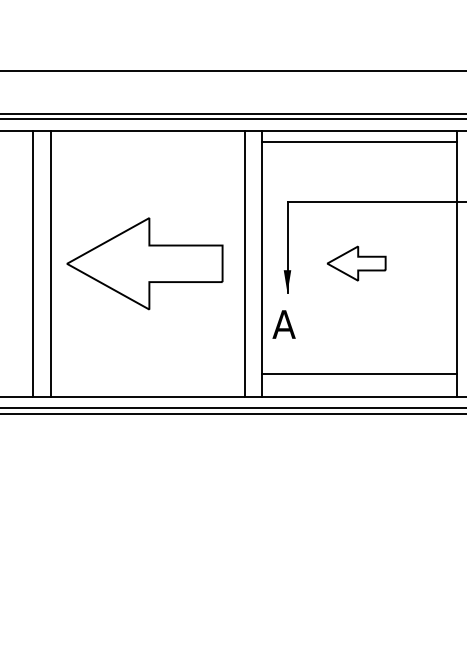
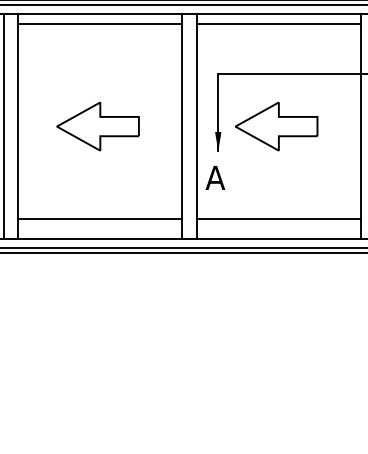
line: (147, 142) -> (100, 24), added
part: (144, 263) -> (97, 126), size x0.62
part: (356, 263) -> (276, 126), size x1.67
line: (147, 373) -> (100, 219), added

